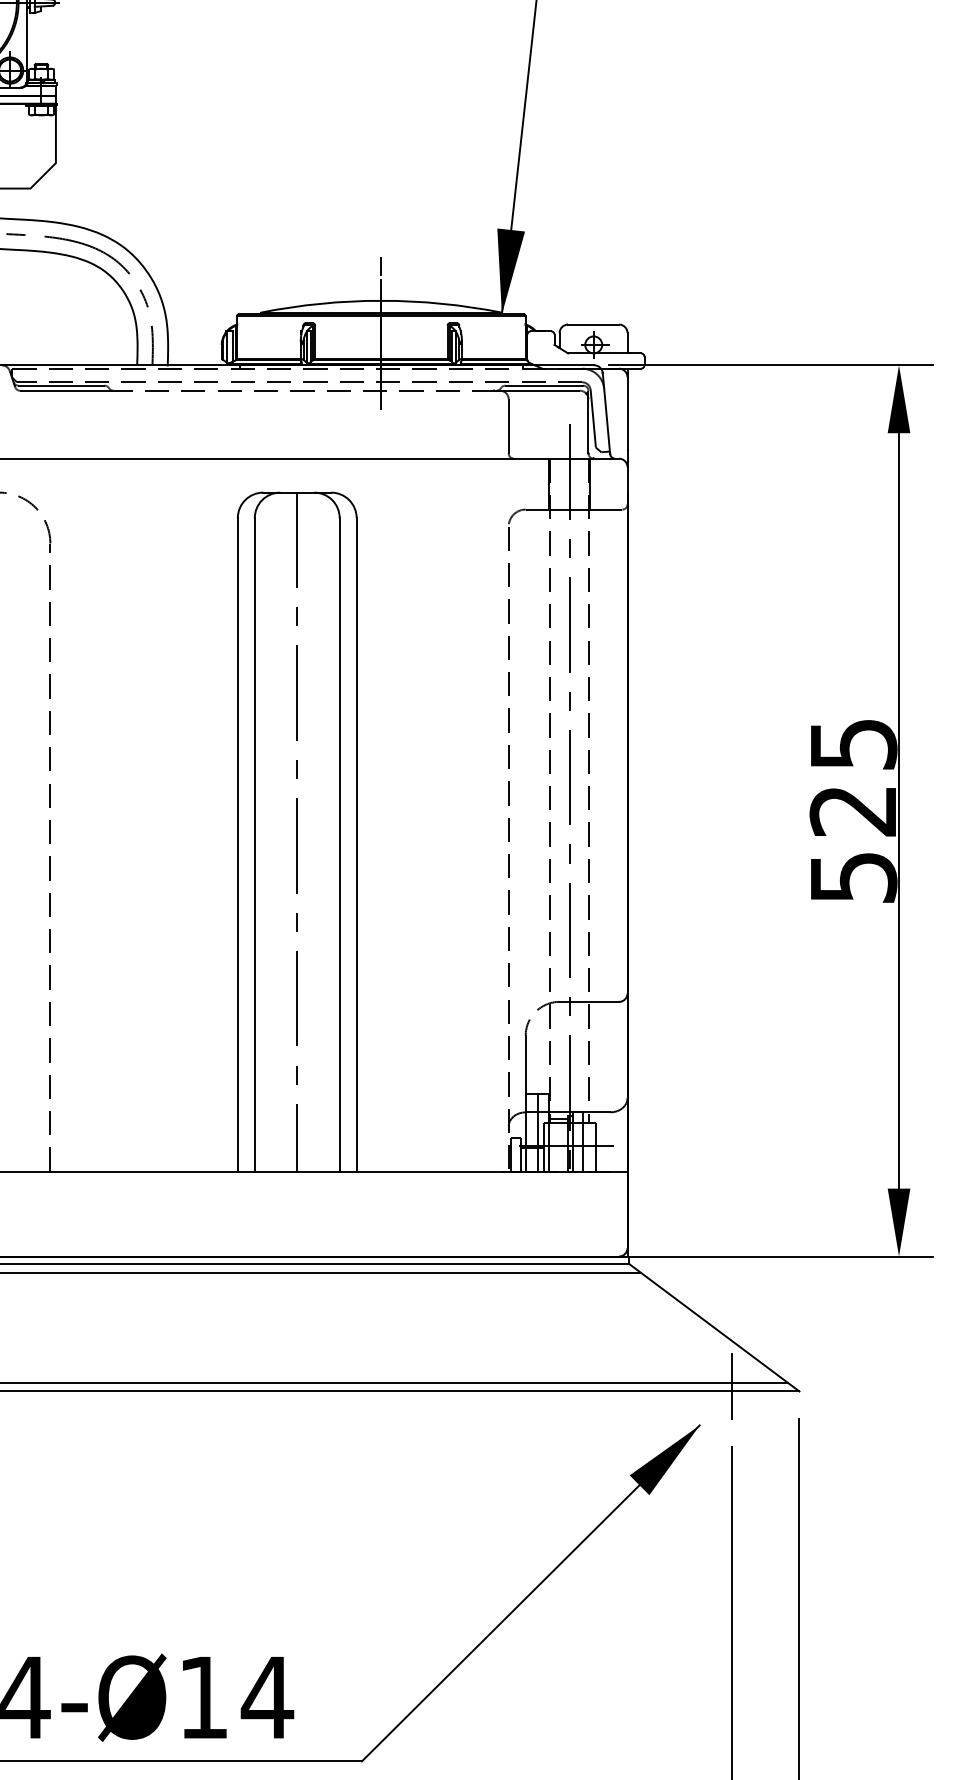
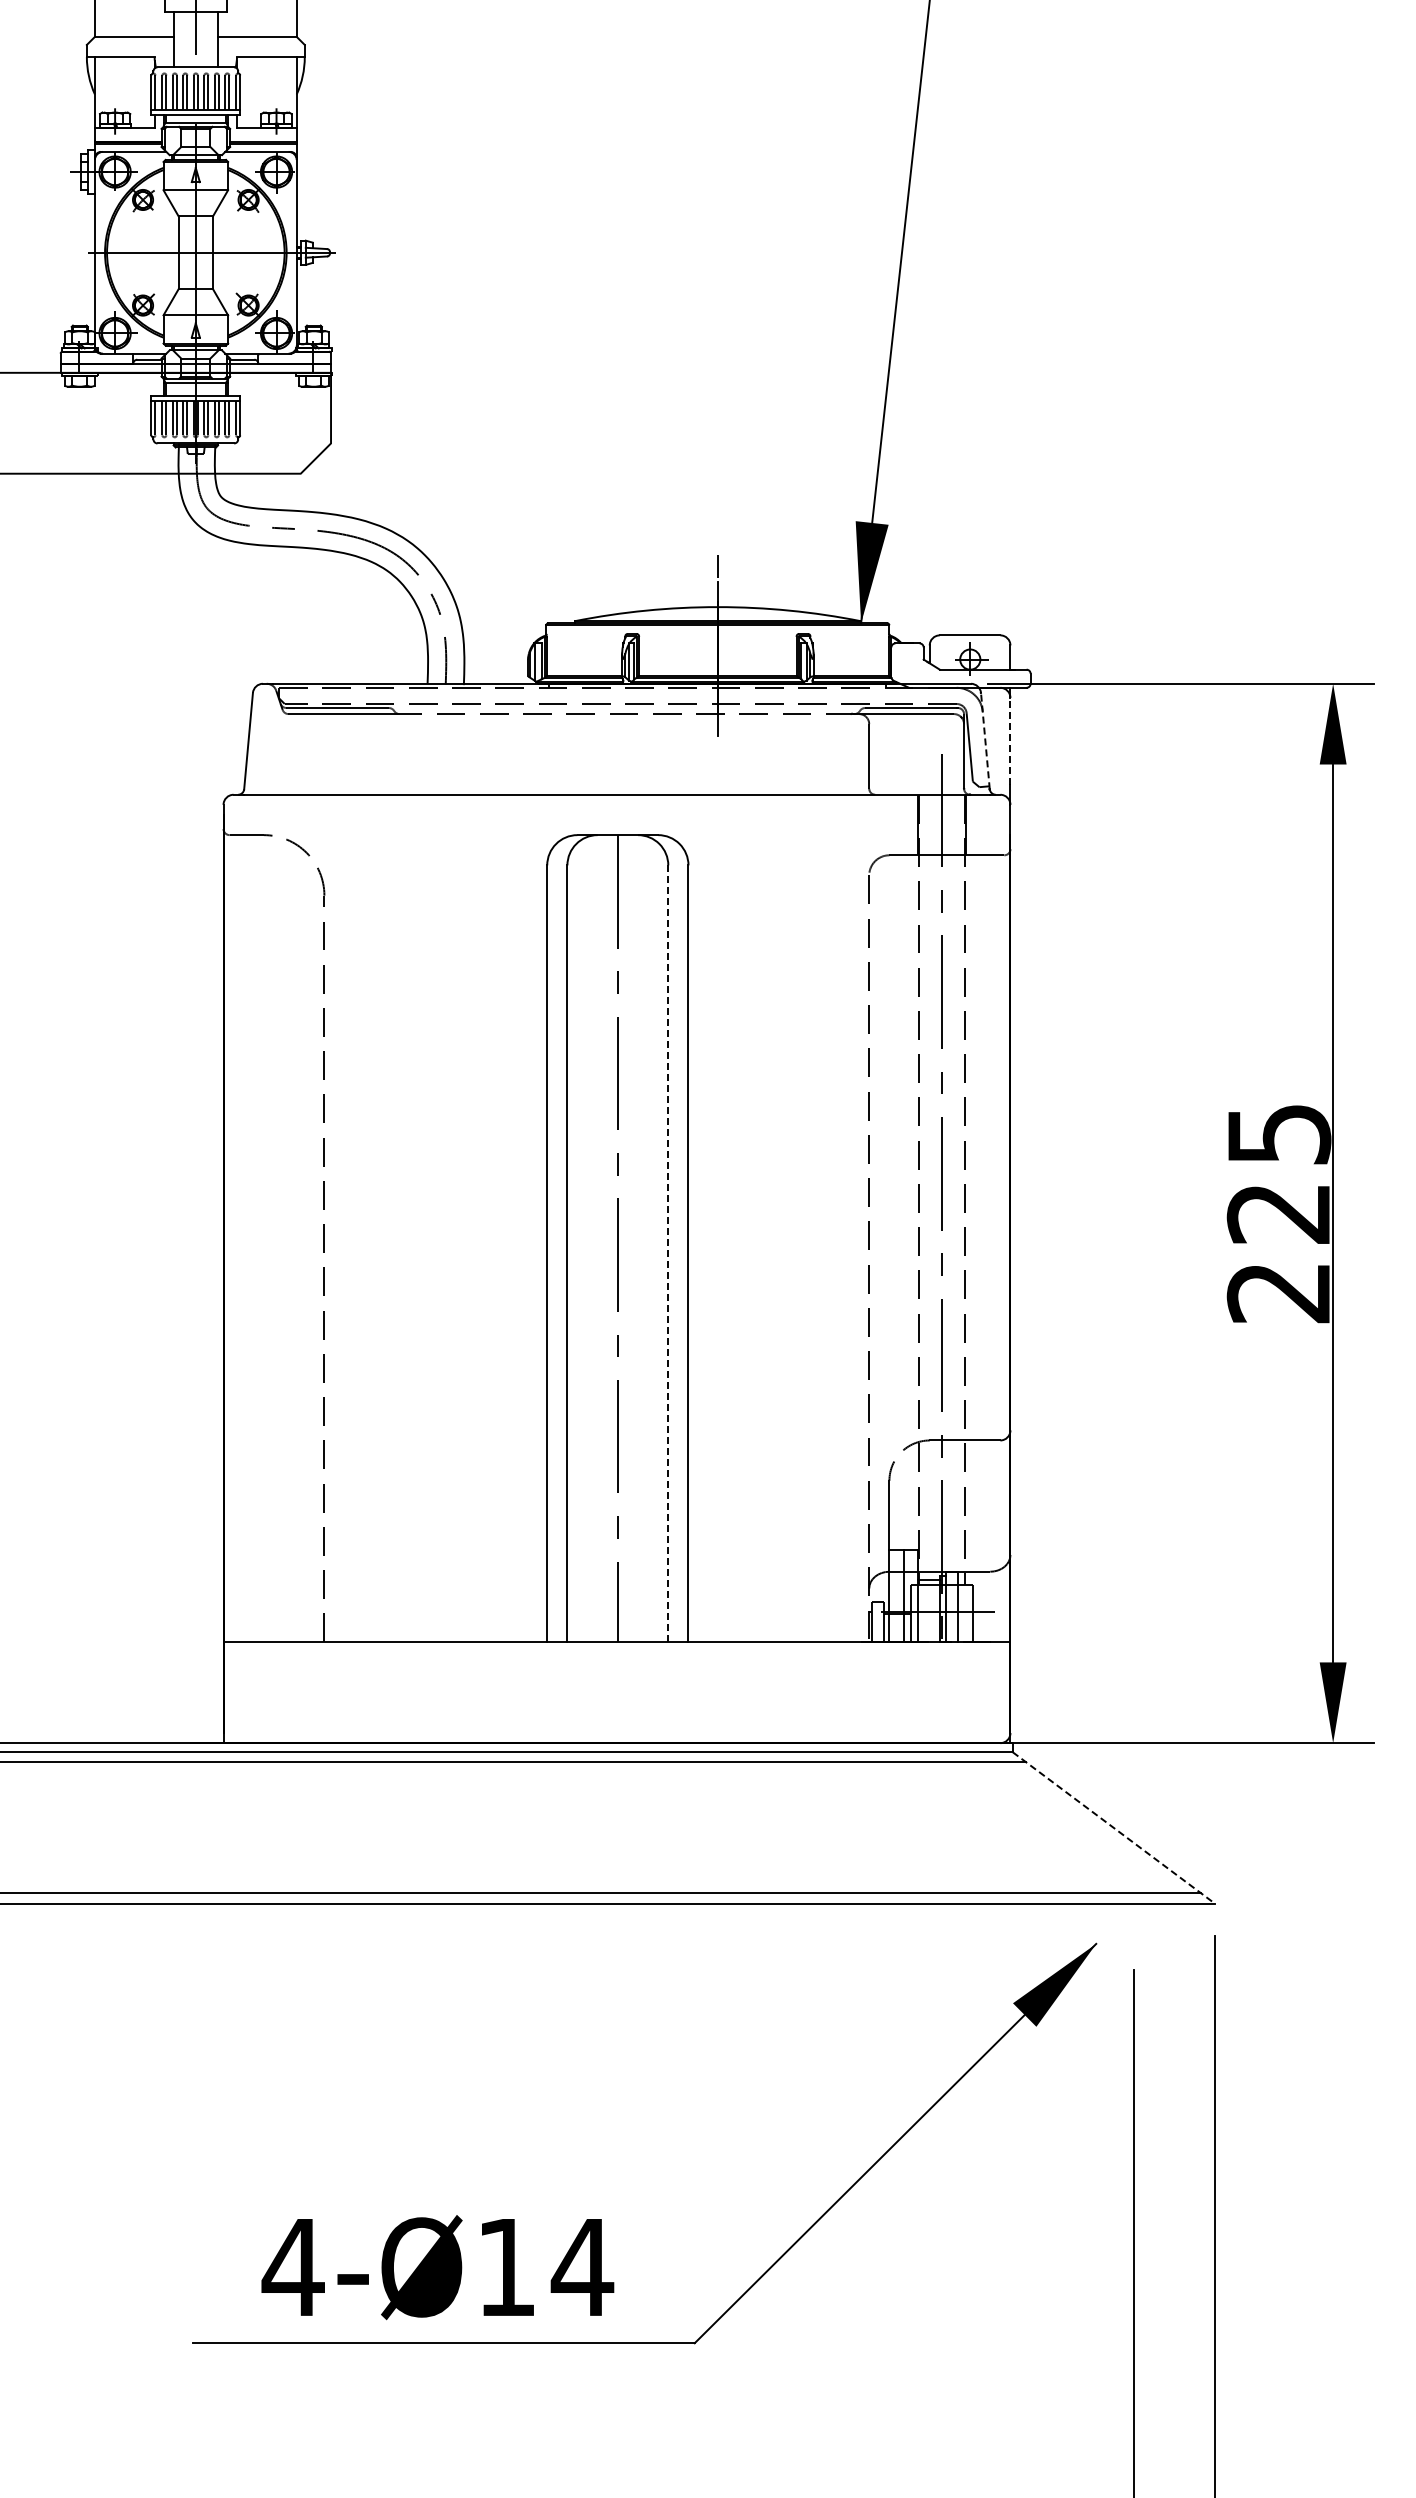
line: (606, 413) -> (985, 740), solid -> dashed
line: (627, 413) -> (1010, 740), solid -> dashed
line: (339, 845) -> (668, 1254), solid -> dashed
text: (853, 878) -> (1278, 1293), 525 -> 225
line: (715, 1328) -> (1114, 1828), solid -> dashed
line: (731, 1386) -> (1134, 1897), removed

